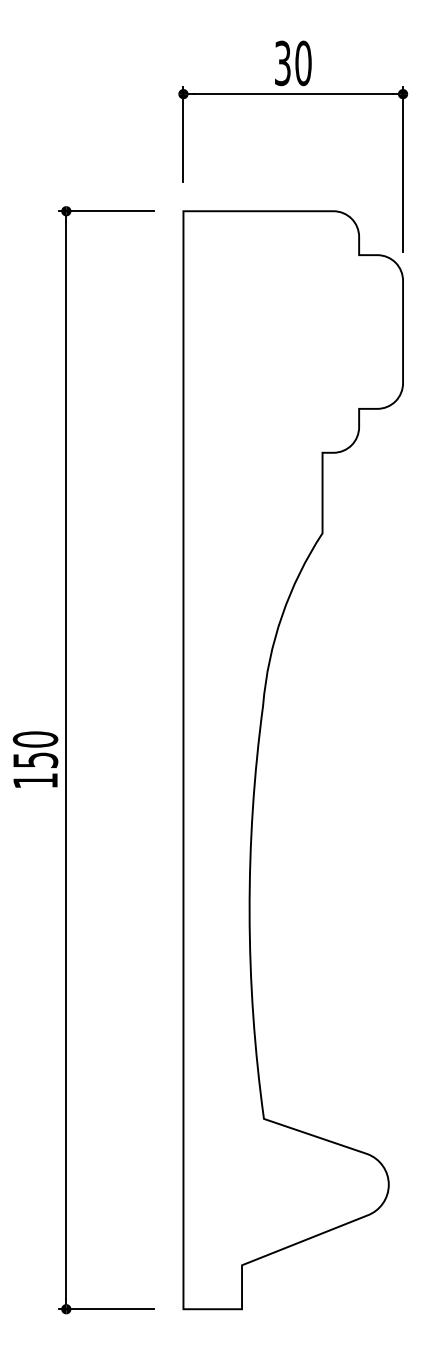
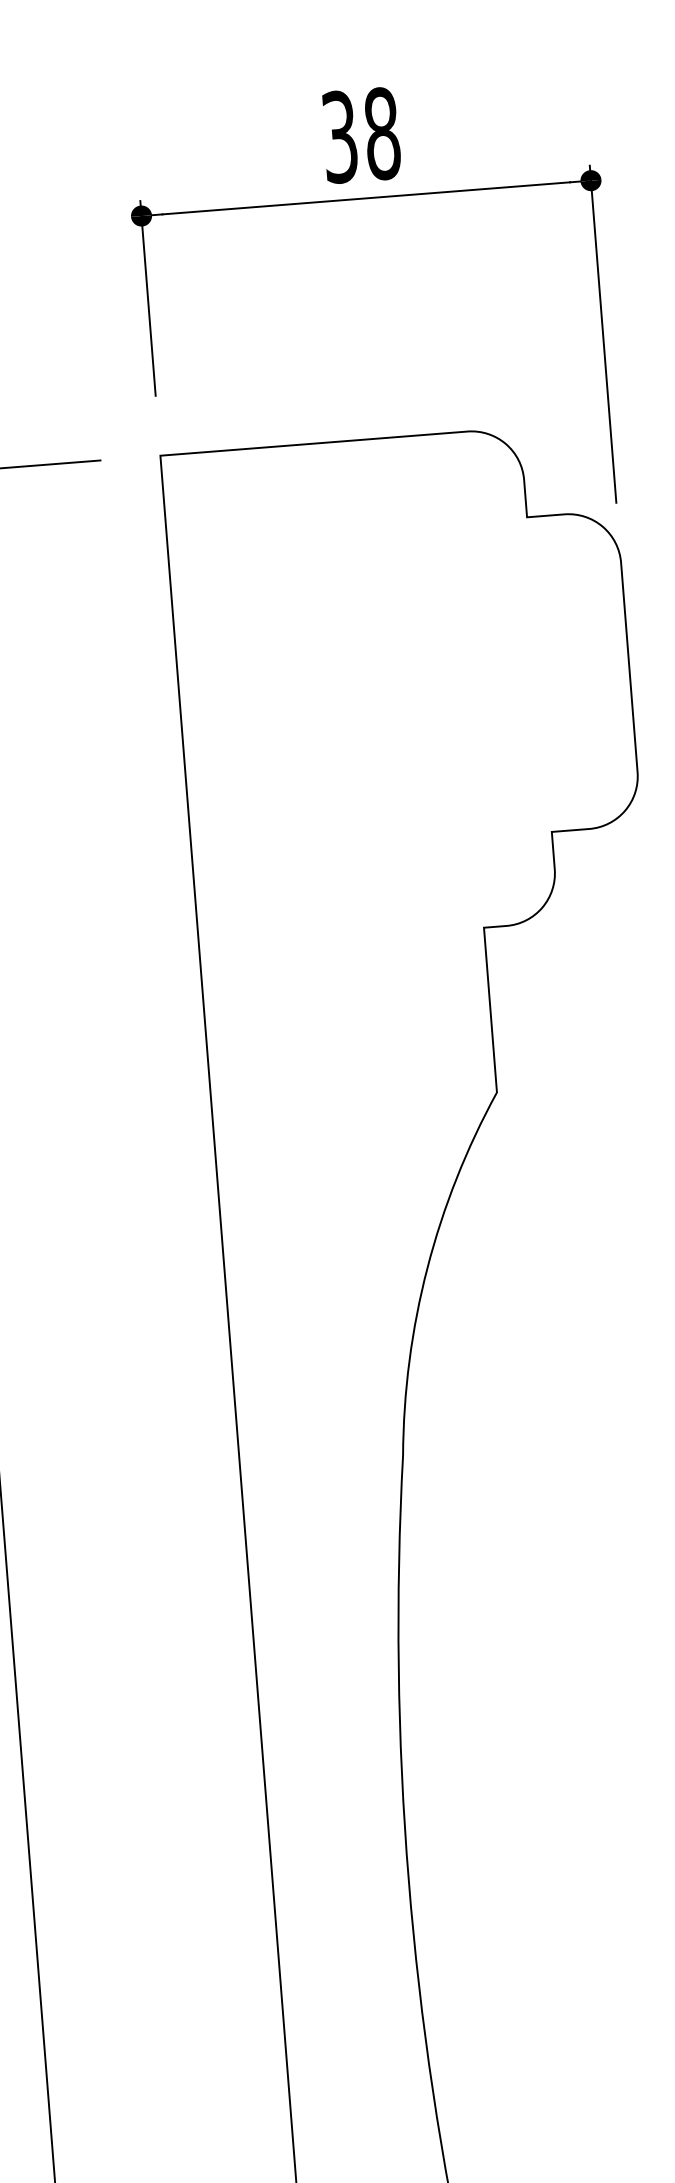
text: (303, 63) -> (382, 133), 30 -> 38

